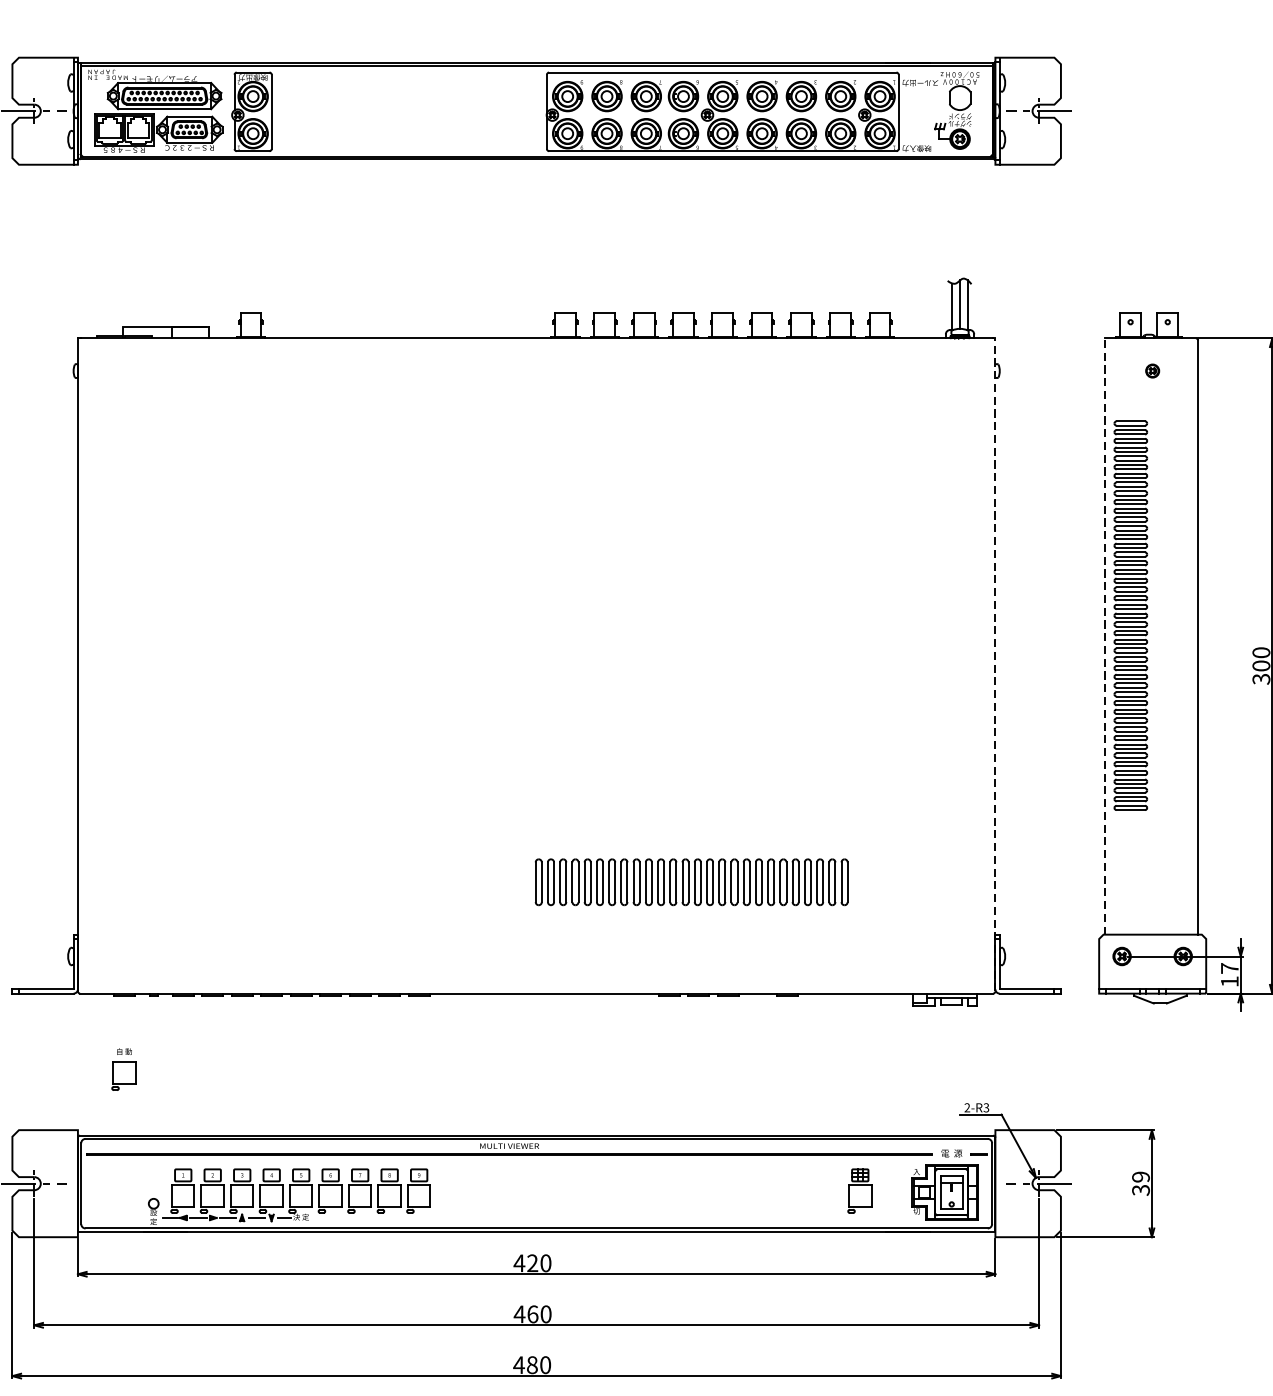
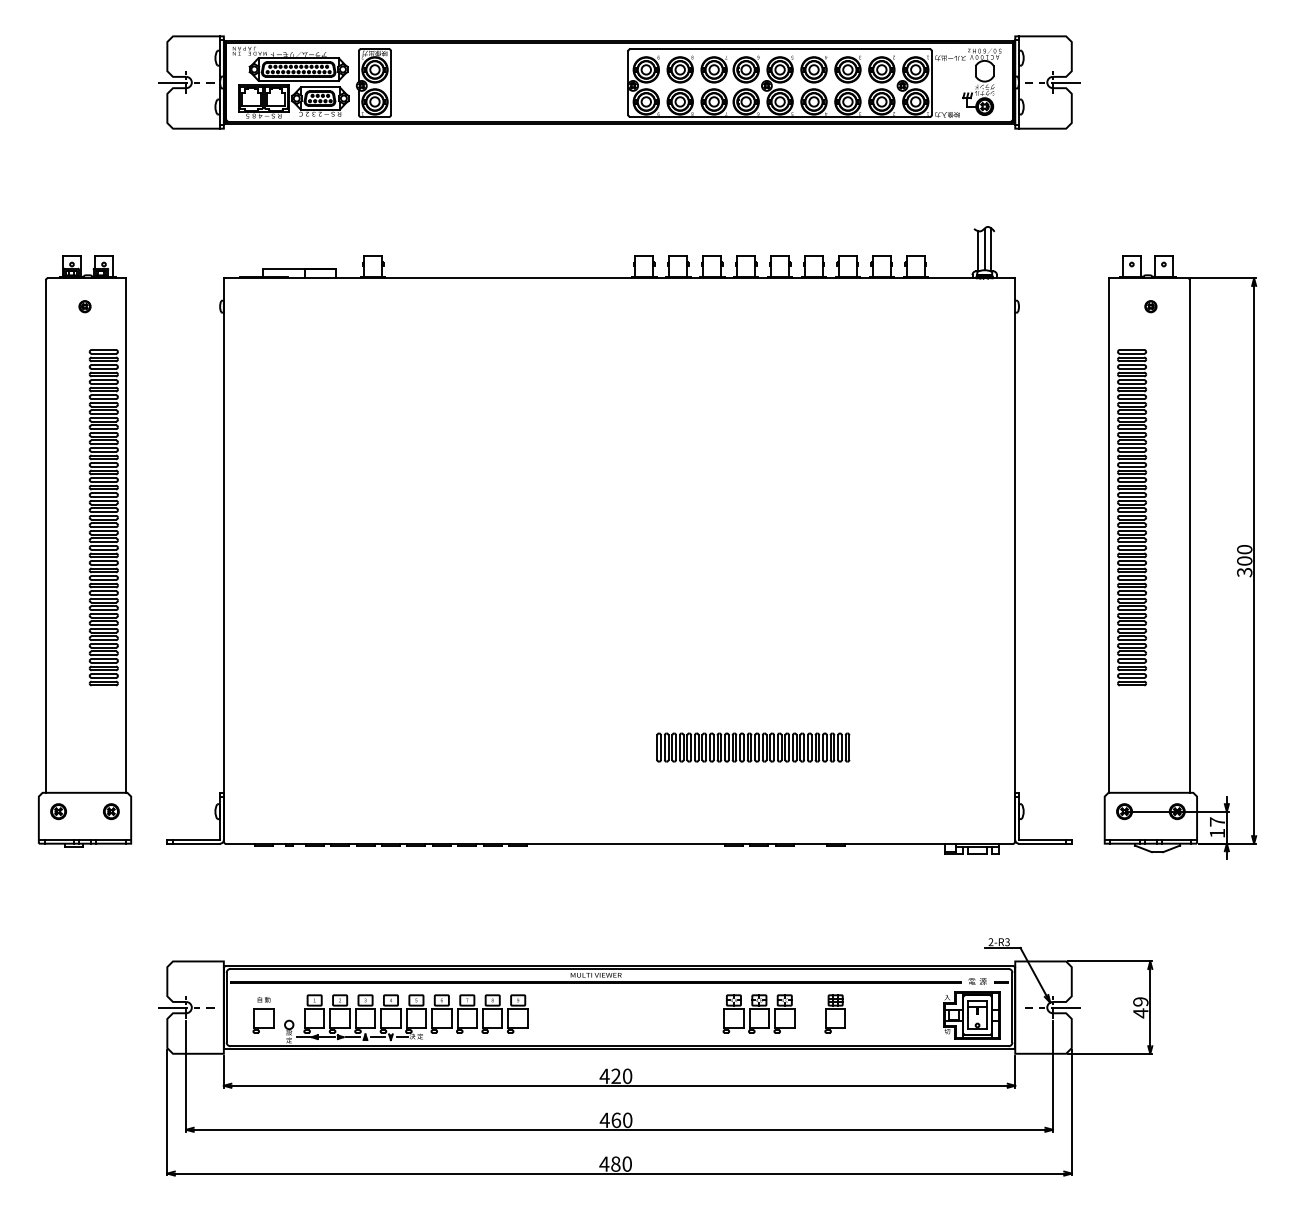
line: (1104, 636) -> (1109, 535), dashed -> solid
line: (995, 665) -> (1015, 560), dashed -> solid
part: (691, 882) -> (753, 747), size x0.71
part: (123, 1069) -> (263, 1015), moved
part: (697, 1190) -> (758, 1013), added
part: (858, 1190) -> (834, 1013), moved
text: (1140, 1190) -> (1140, 1013), 39 -> 49

